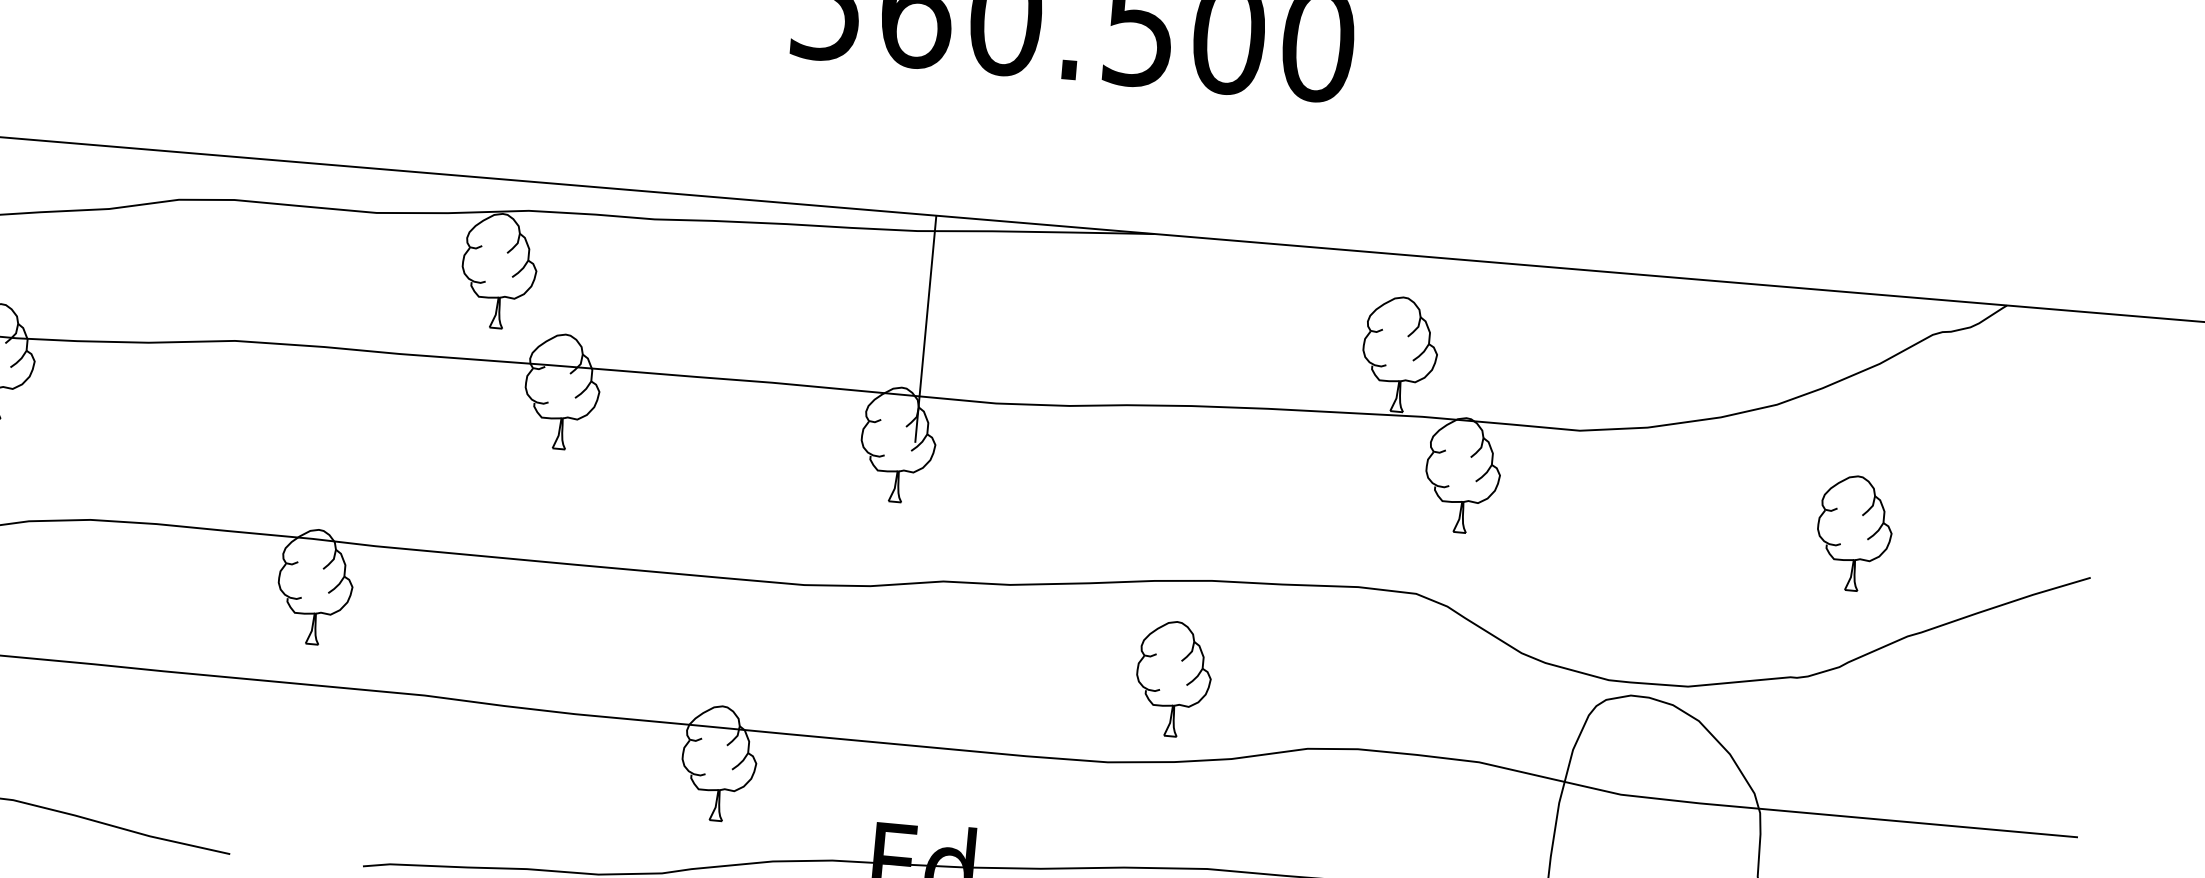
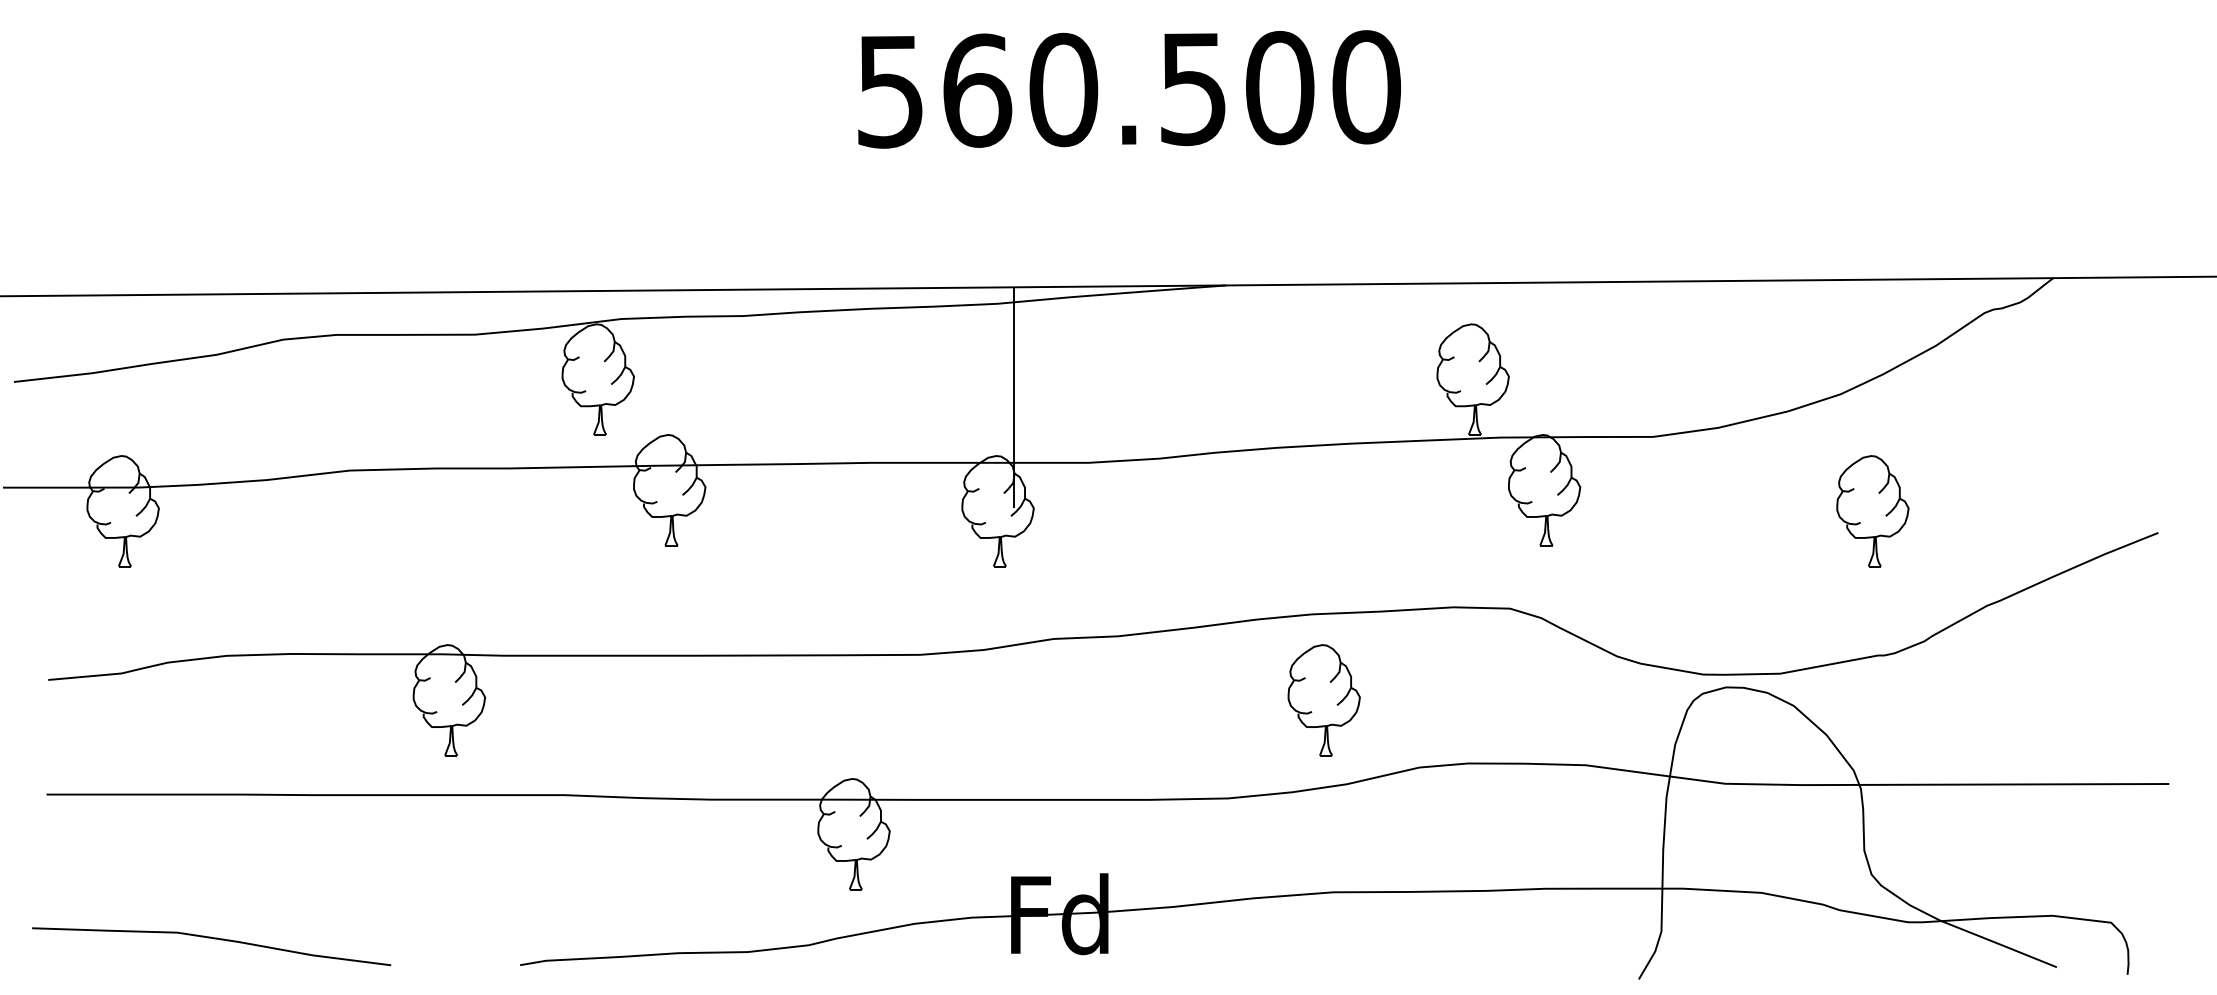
part: (1854, 533) -> (1872, 511), moved
part: (1172, 679) -> (1323, 700), moved

